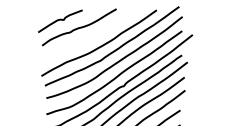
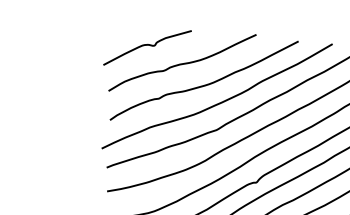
curve: (91, 37) -> (203, 84), added

